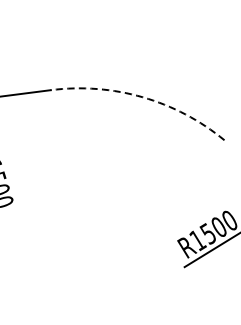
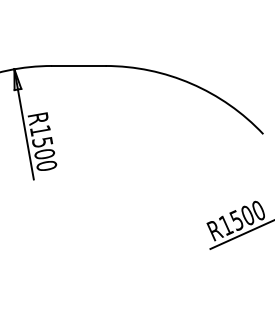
arc: (142, 96) -> (191, 83), dashed -> solid

